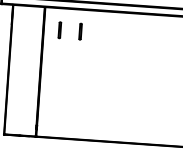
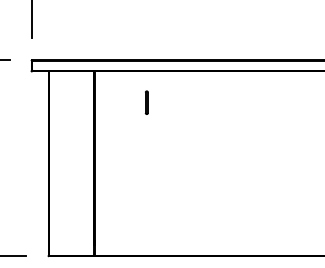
line: (59, 30) -> (116, 102), removed

